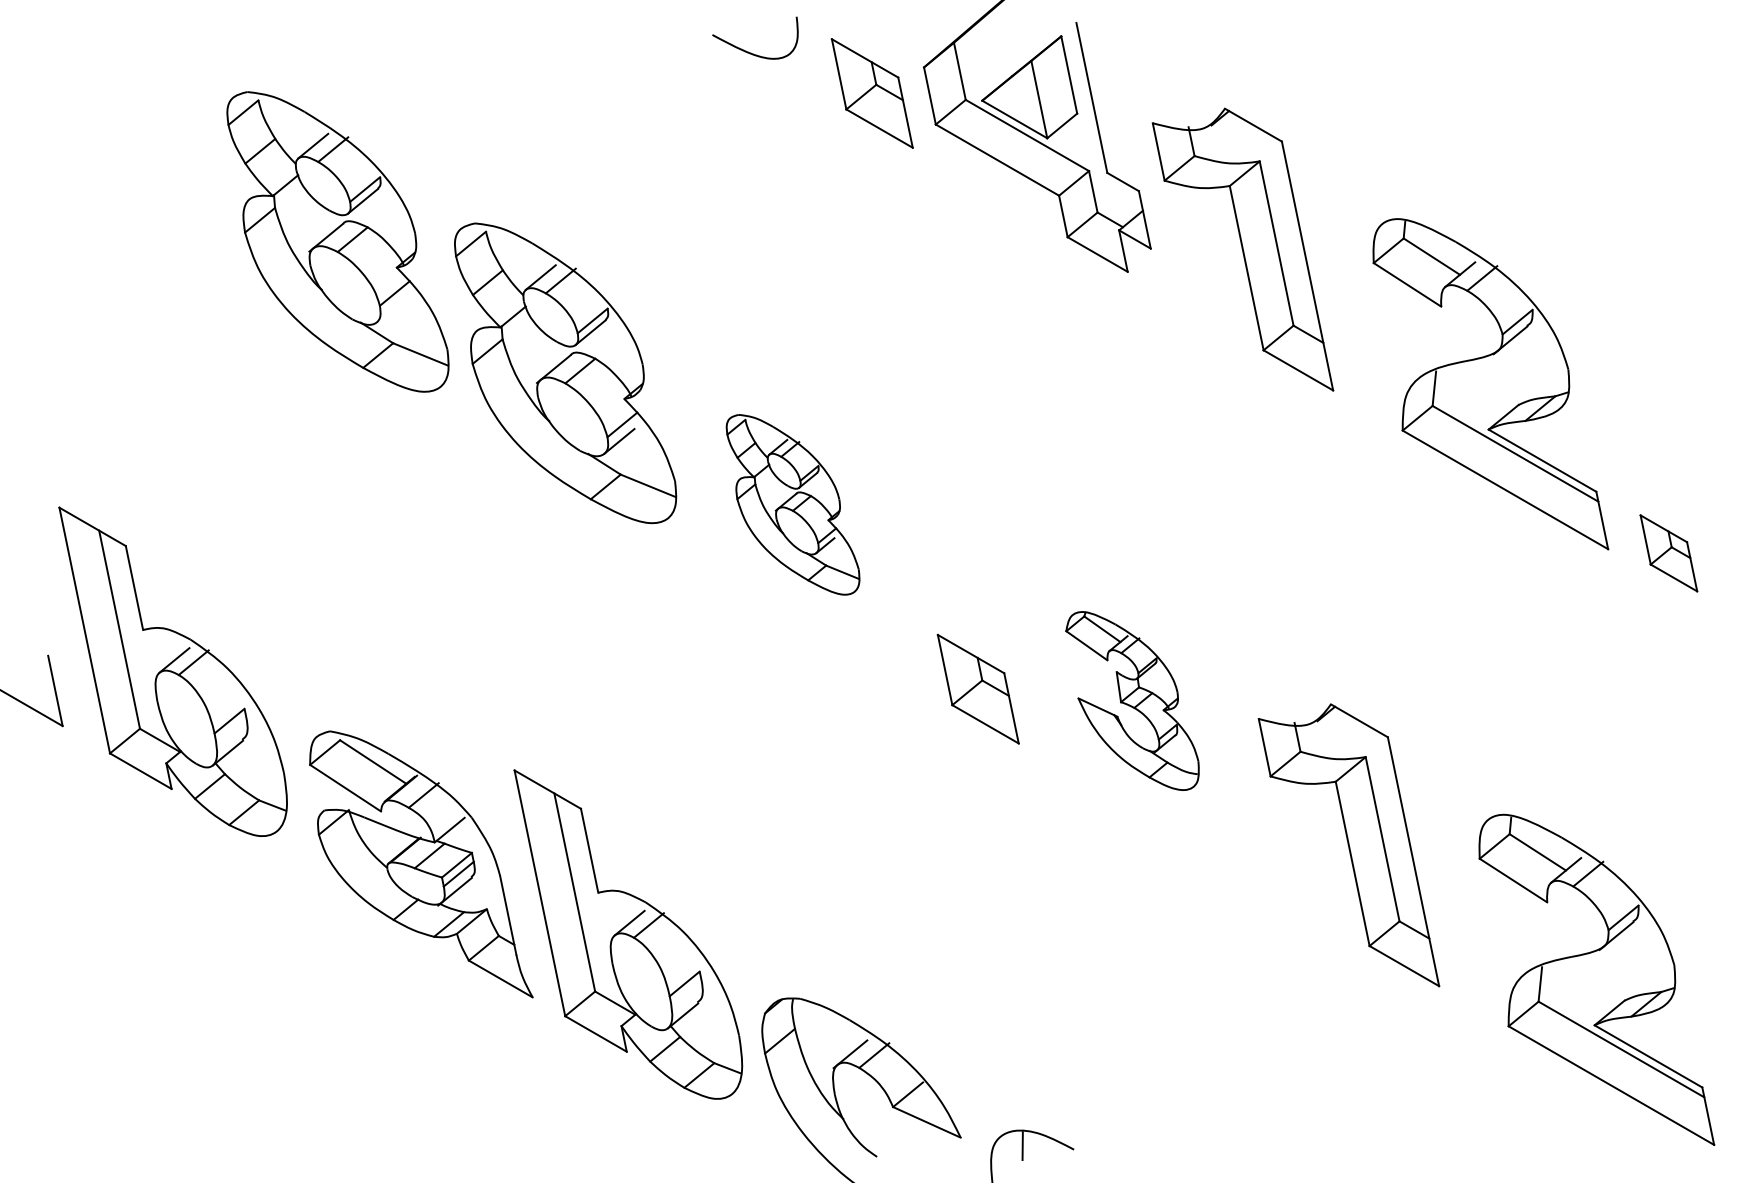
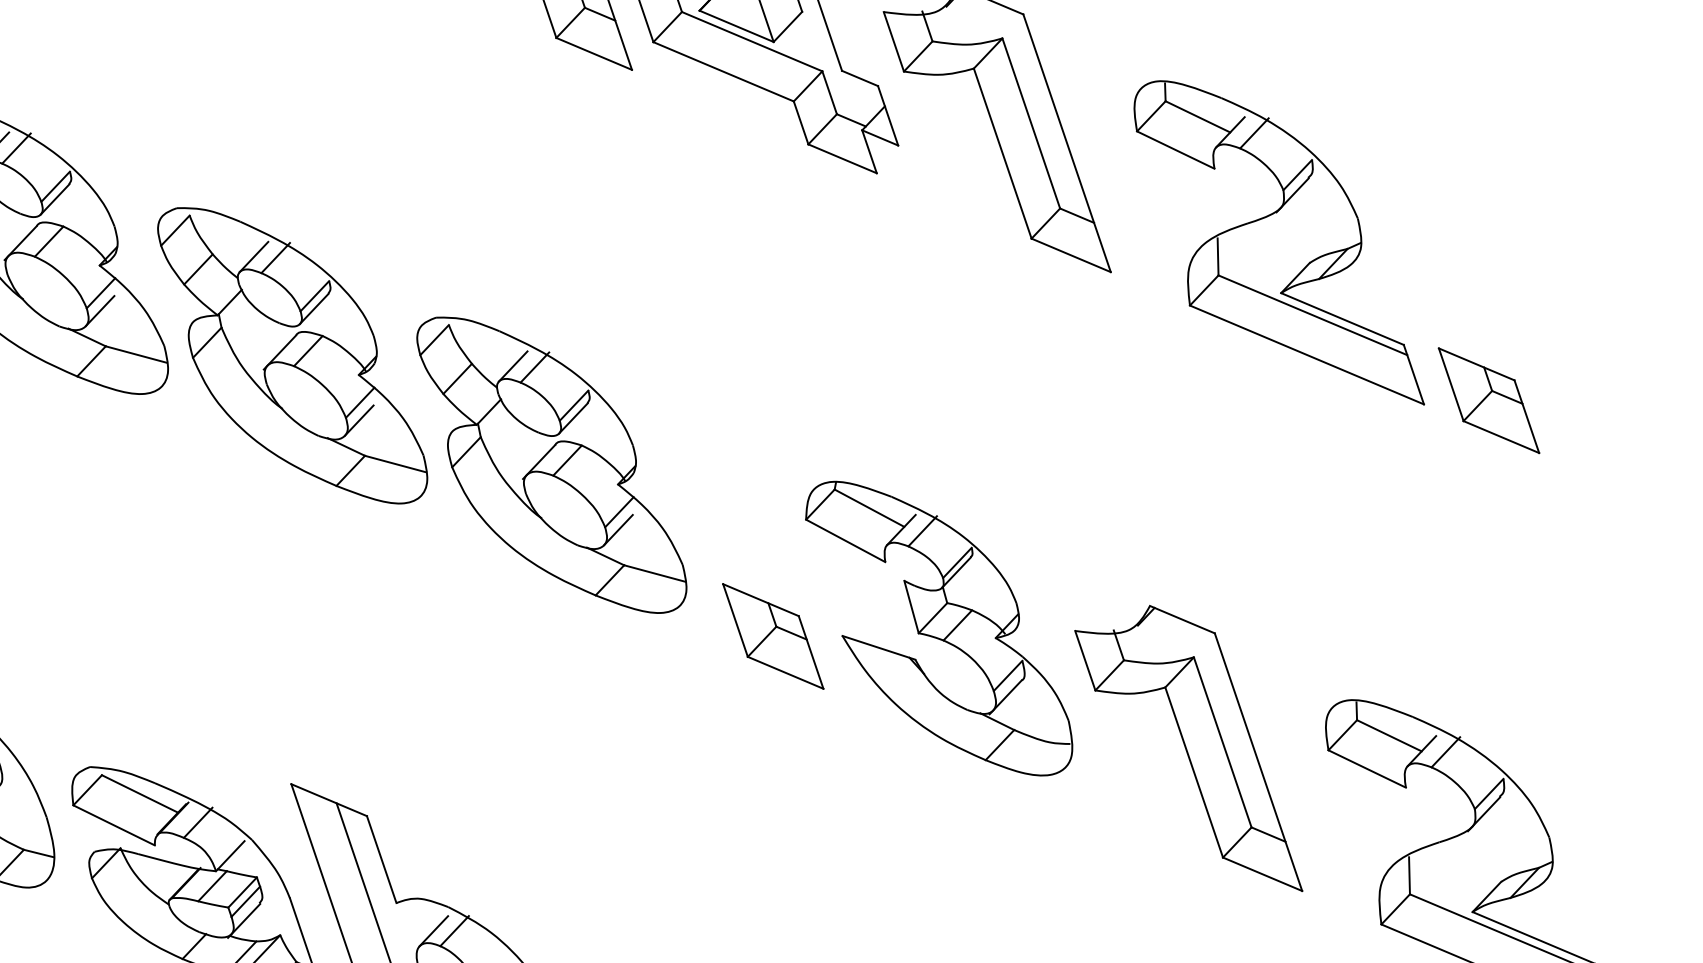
line: (391, 309) -> (99, 310), added
part: (792, 504) -> (551, 464), size x1.67
part: (1668, 553) -> (1488, 400), size x1.43
part: (1132, 700) -> (938, 628), size x1.67

